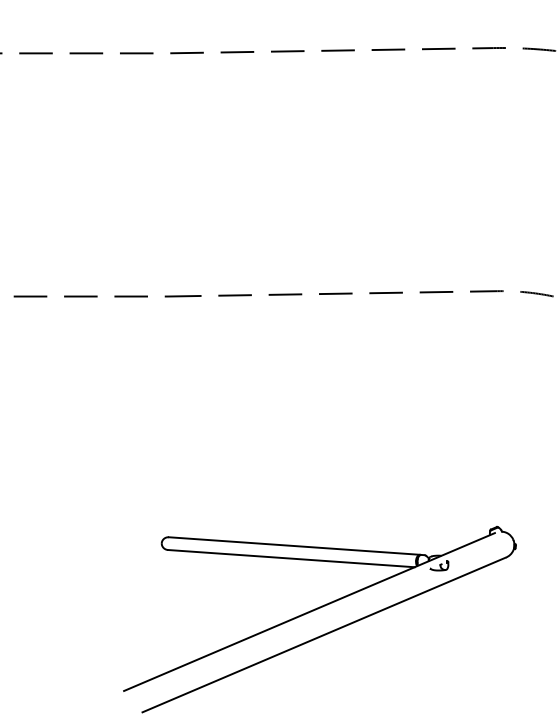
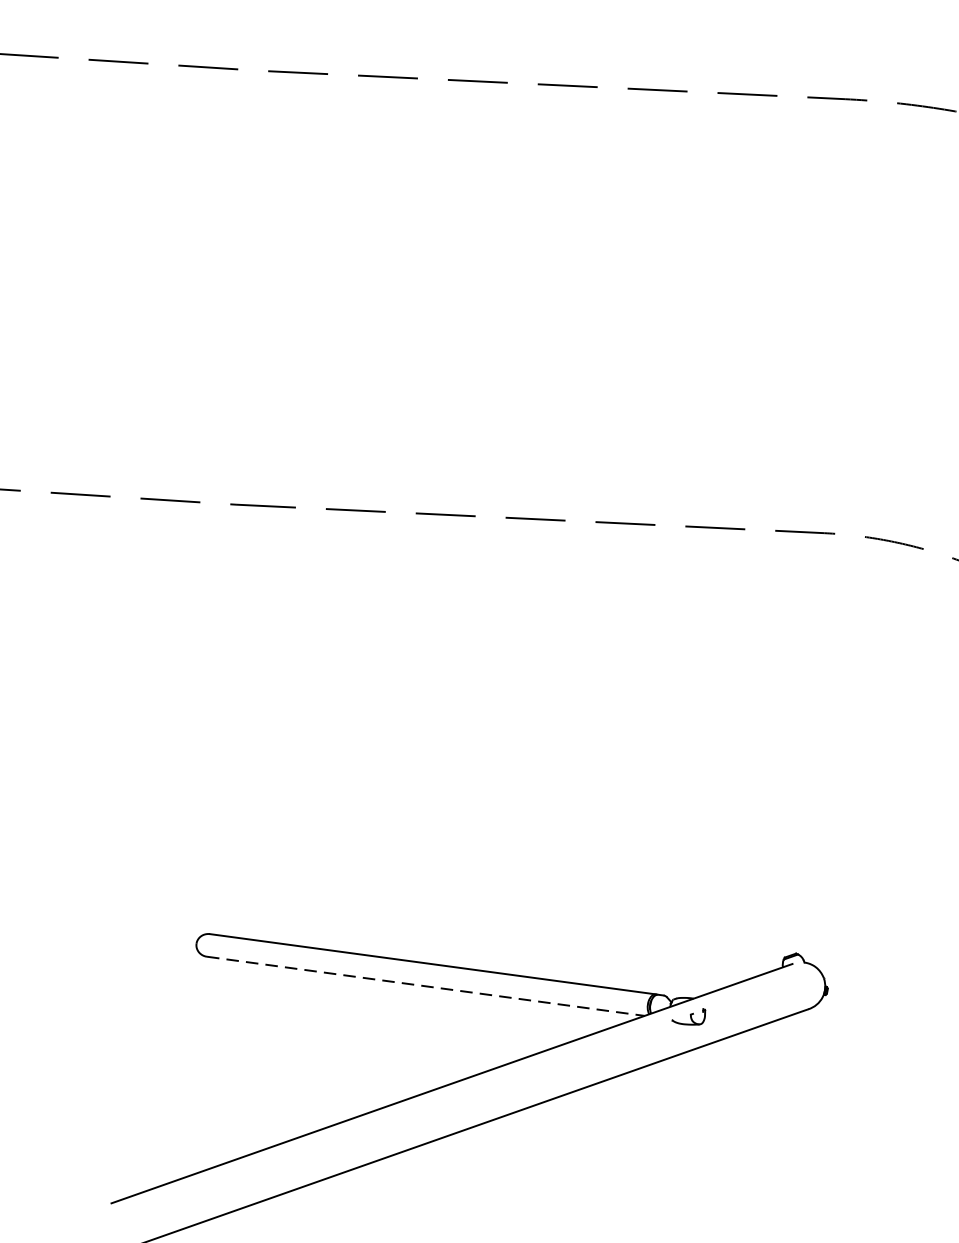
line: (291, 558) -> (426, 986), solid -> dashed

